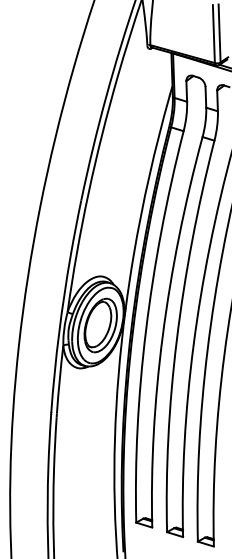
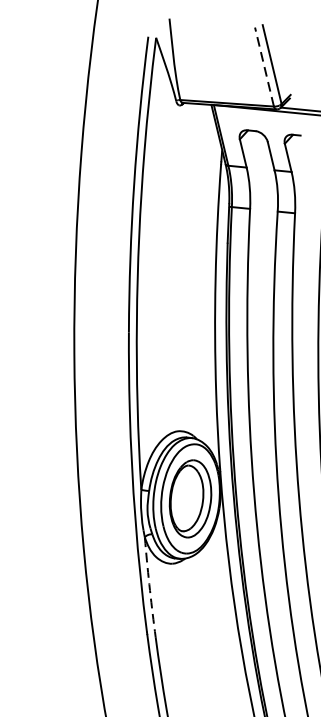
line: (213, 34) -> (264, 67), solid -> dashed
arc: (59, 379) -> (148, 584), solid -> dashed

